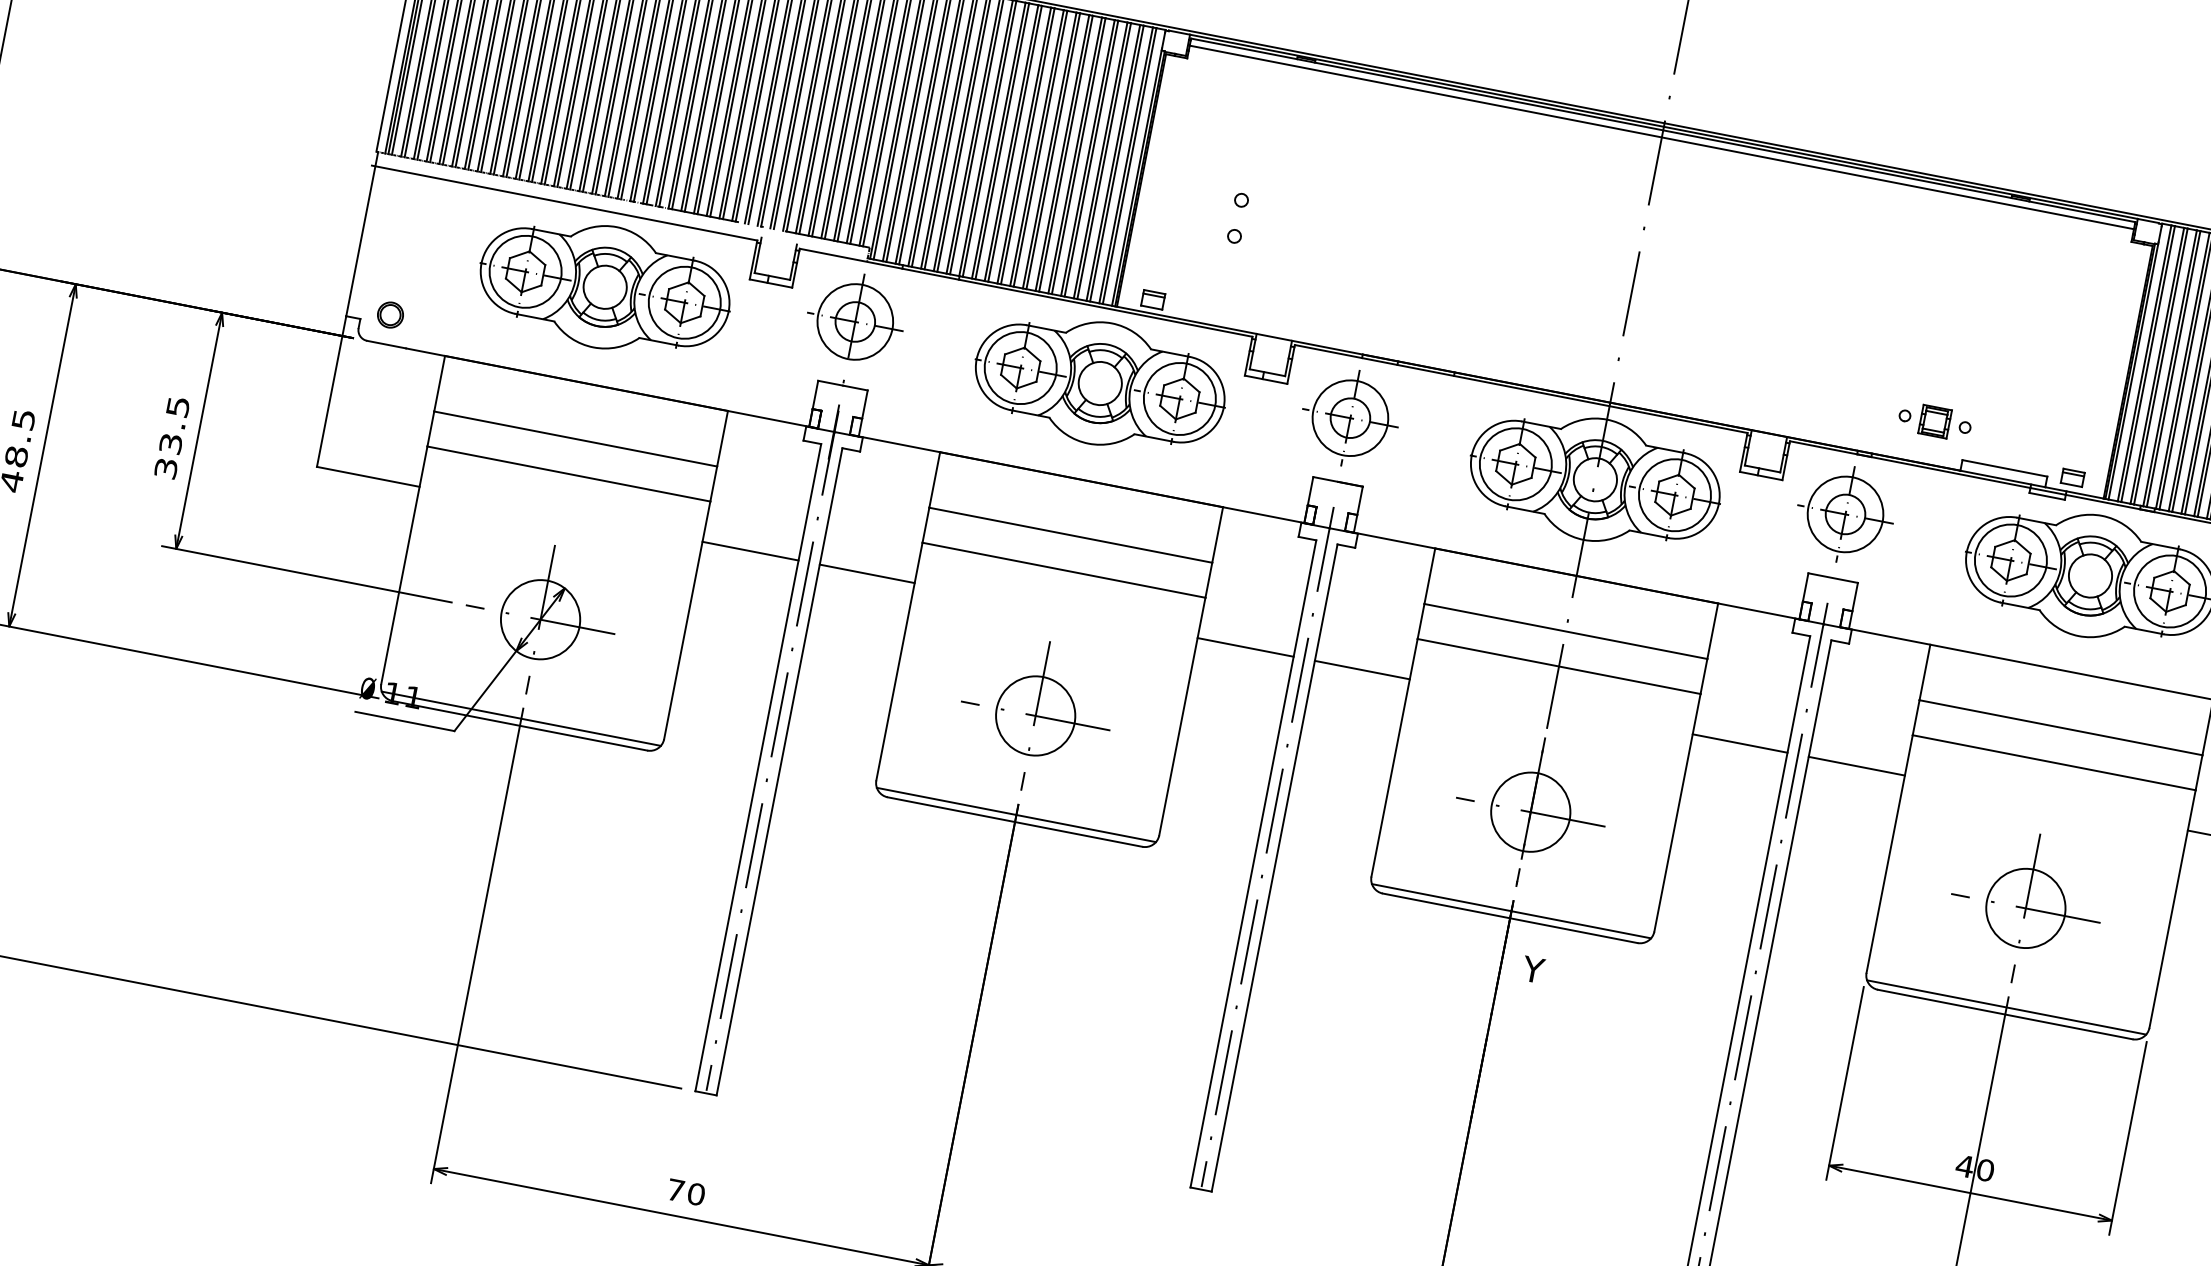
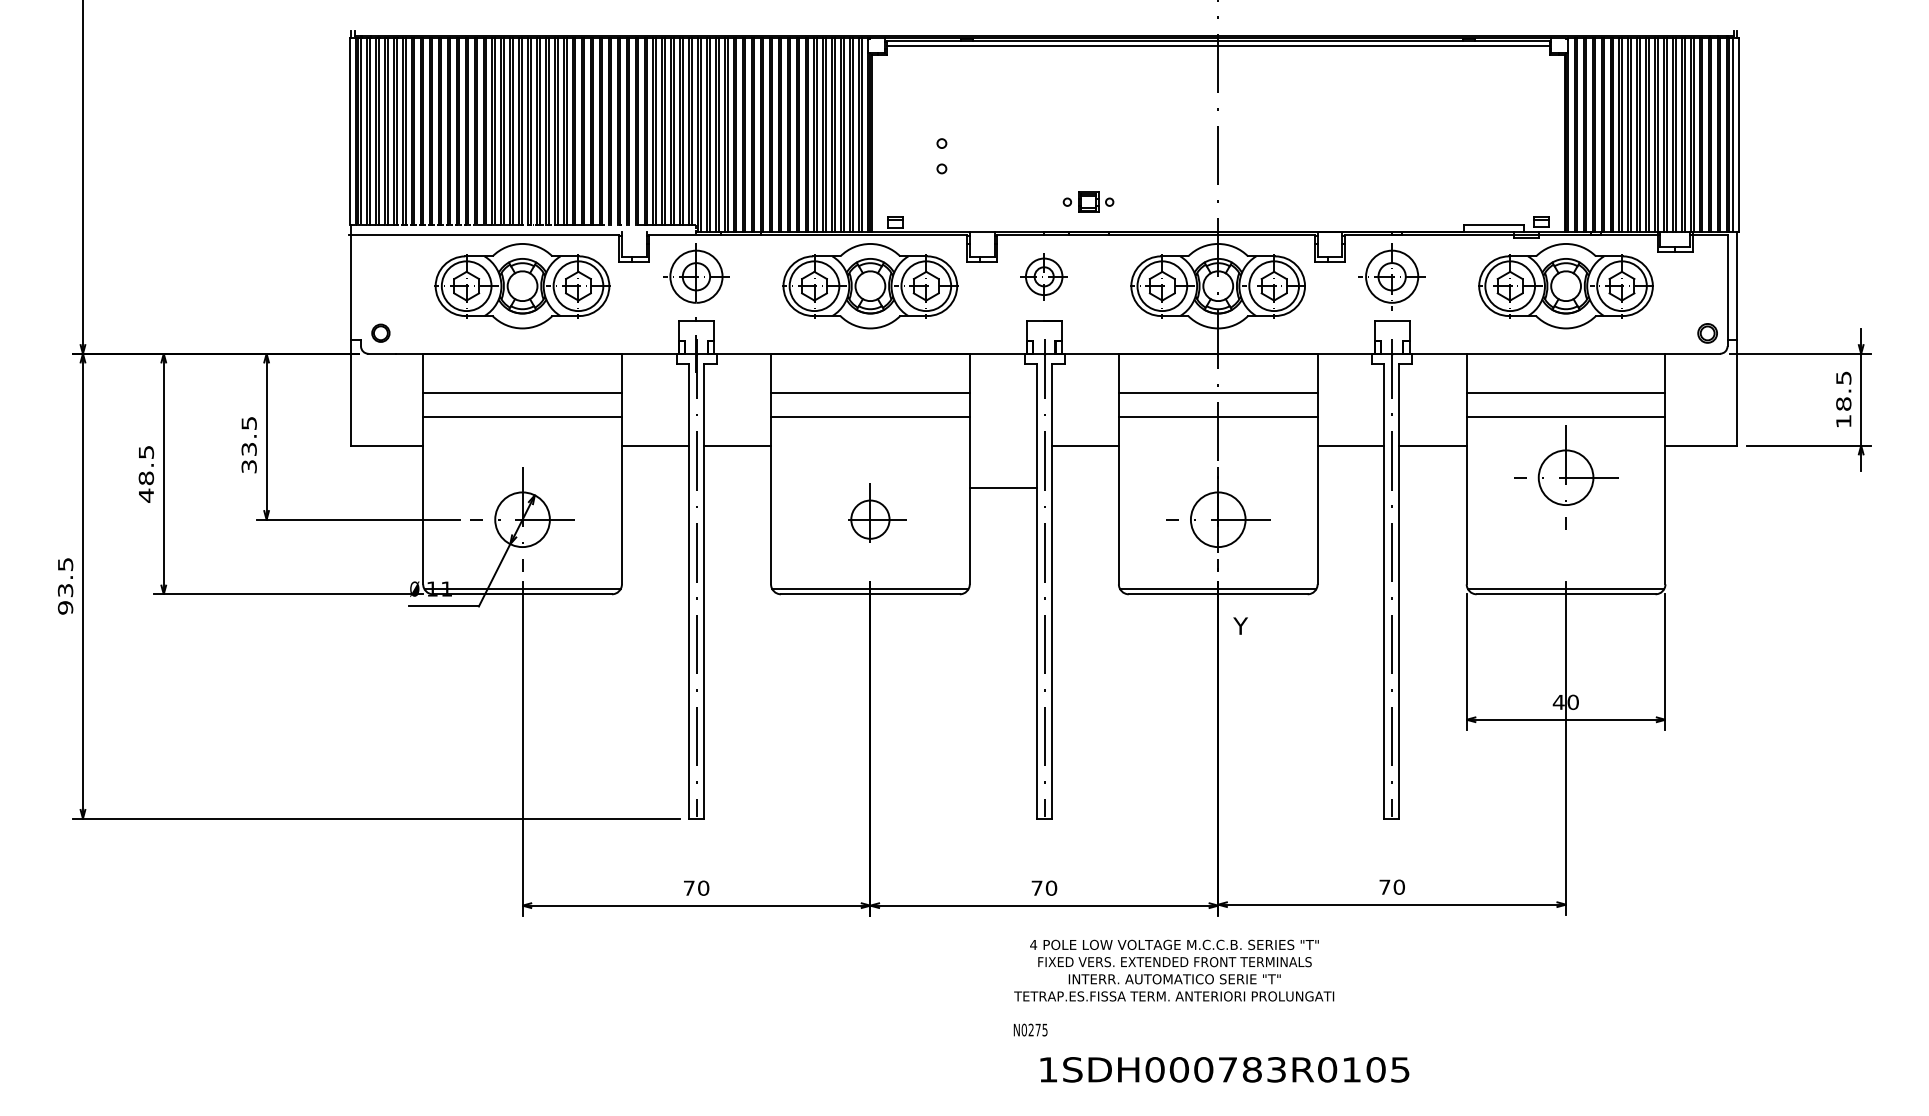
part: (1349, 417) -> (1043, 276), size x0.7
part: (1935, 420) -> (1088, 201), moved
line: (1245, 647) -> (1003, 487), moved
part: (1035, 715) -> (870, 519), size x0.7
part: (2026, 908) -> (1566, 477), moved

